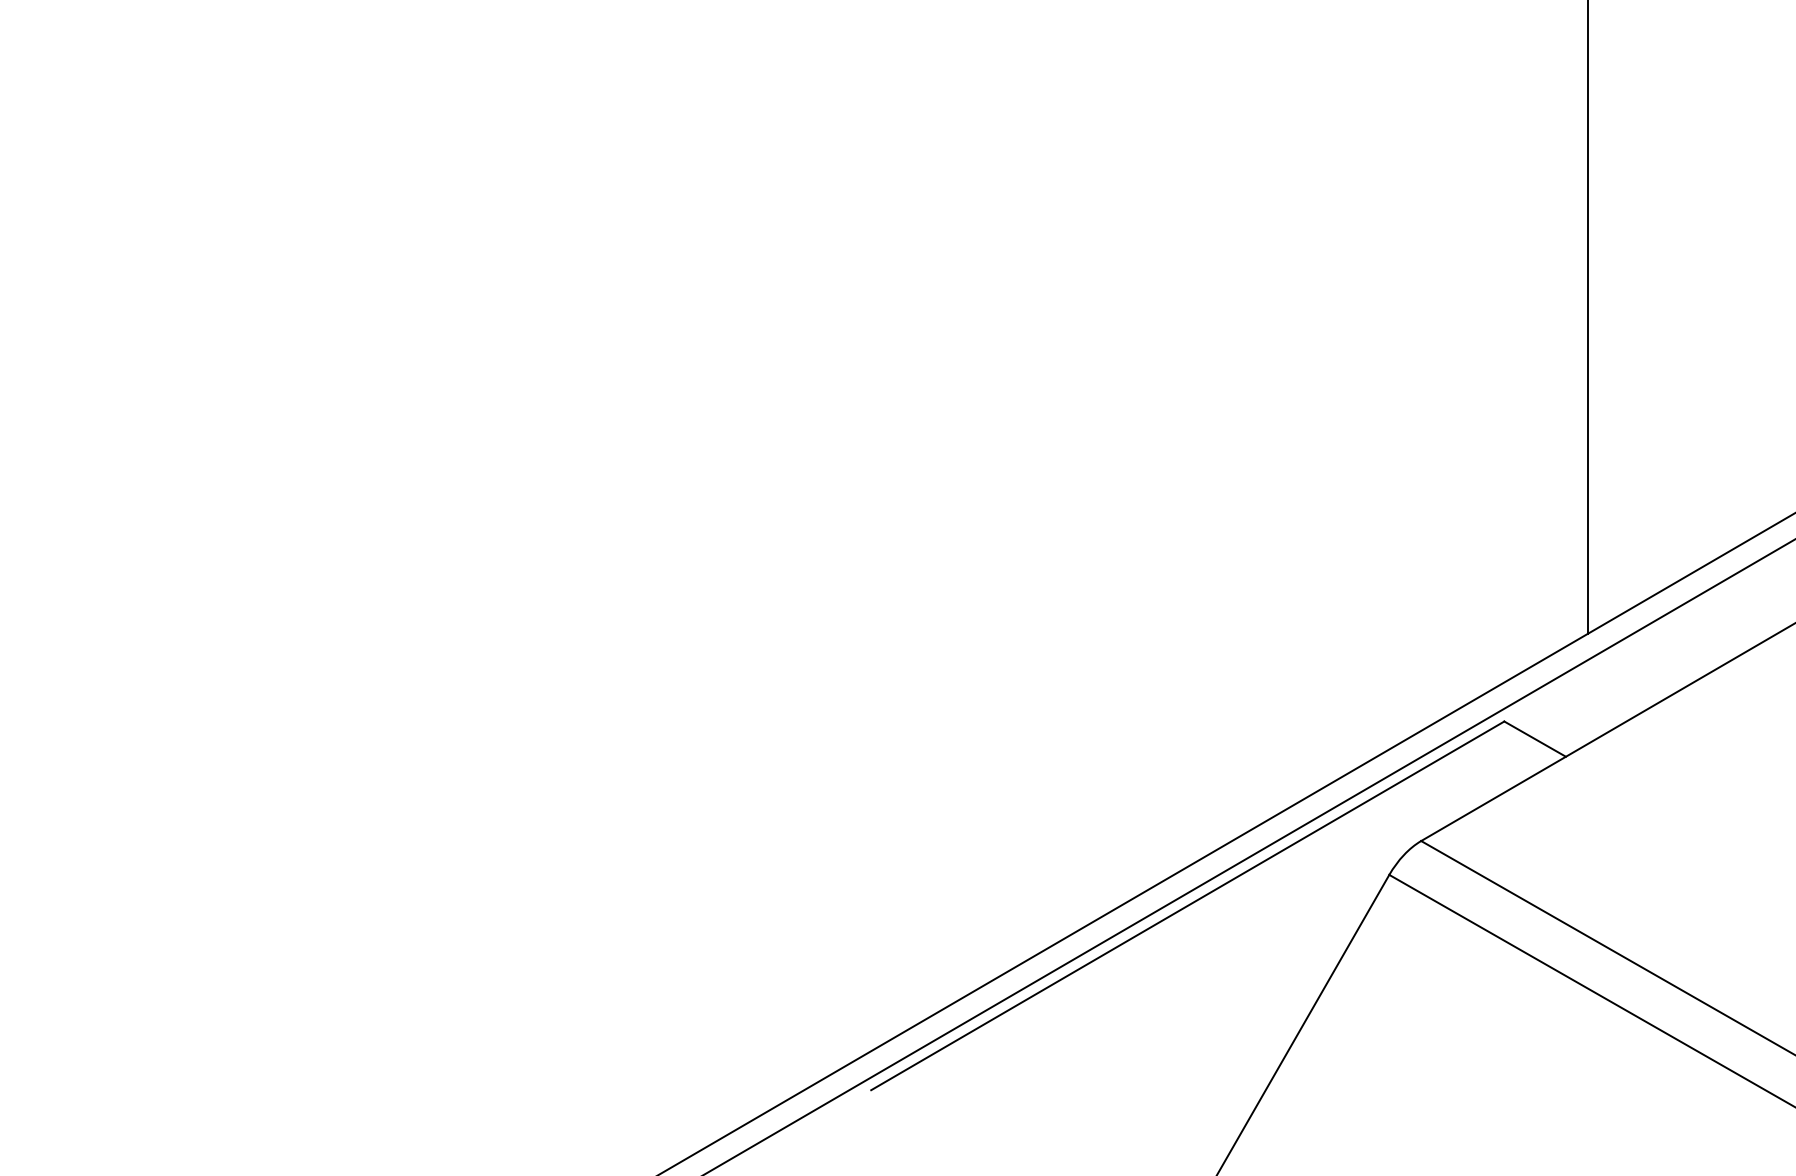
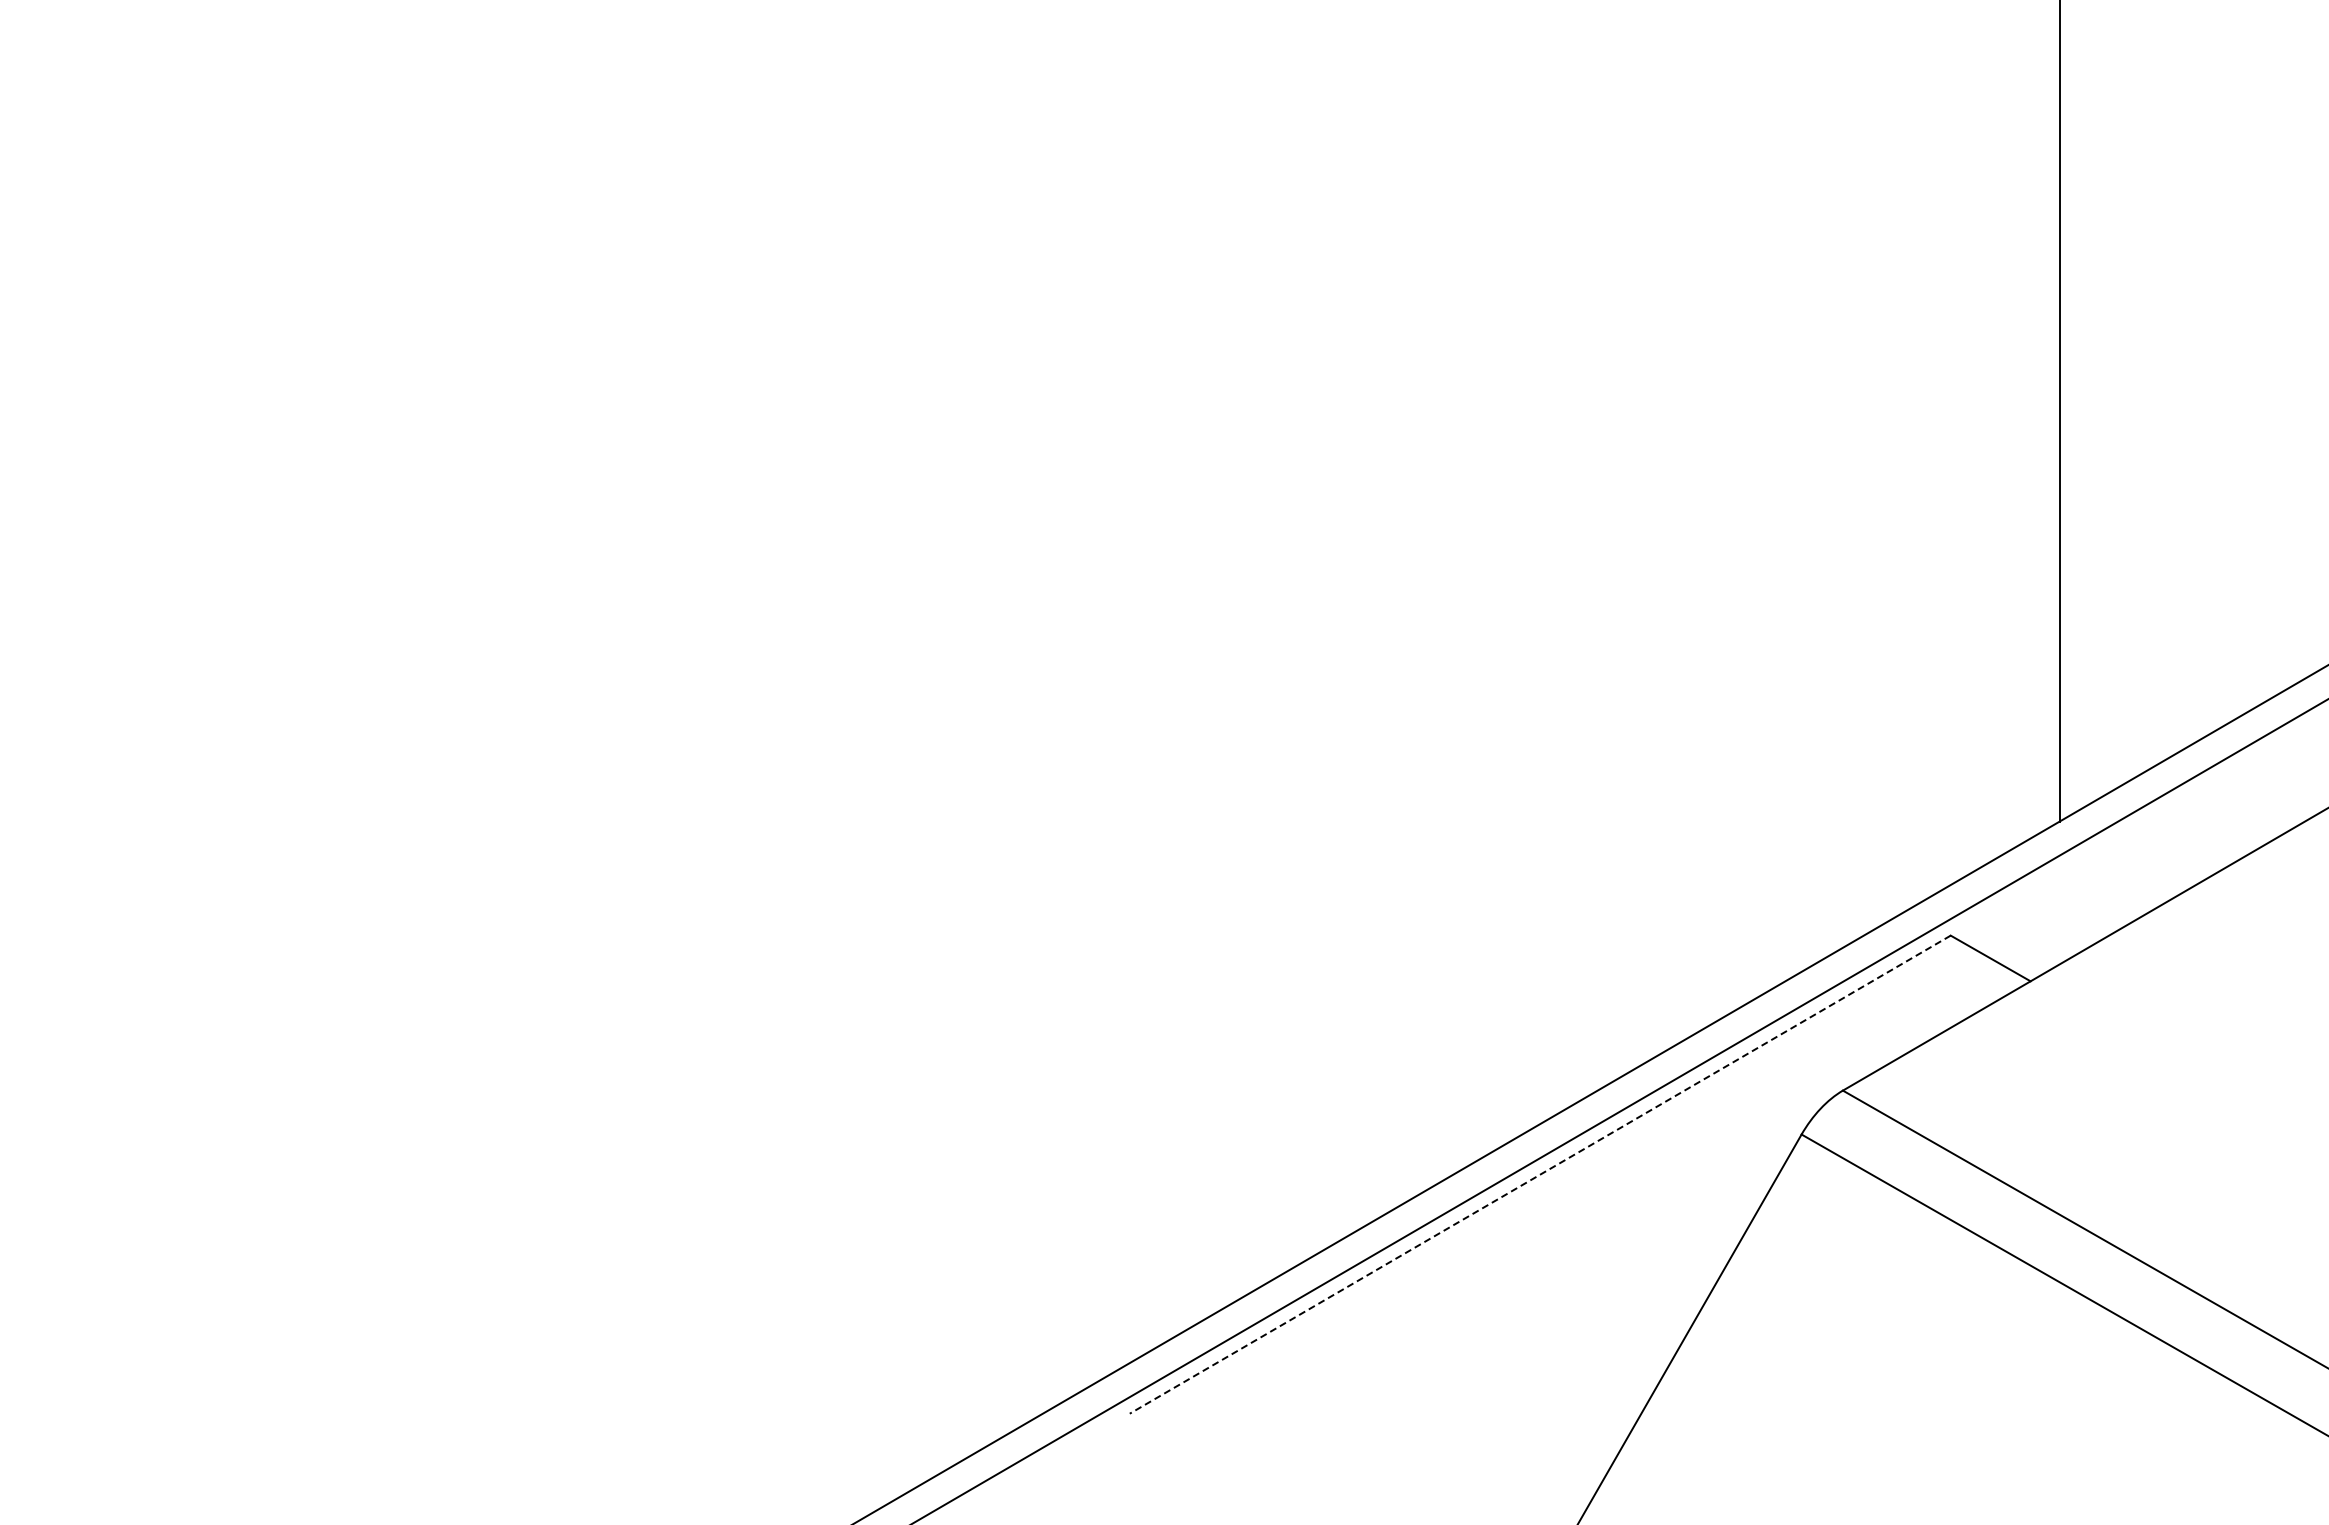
line: (1187, 905) -> (1539, 1174), solid -> dashed

